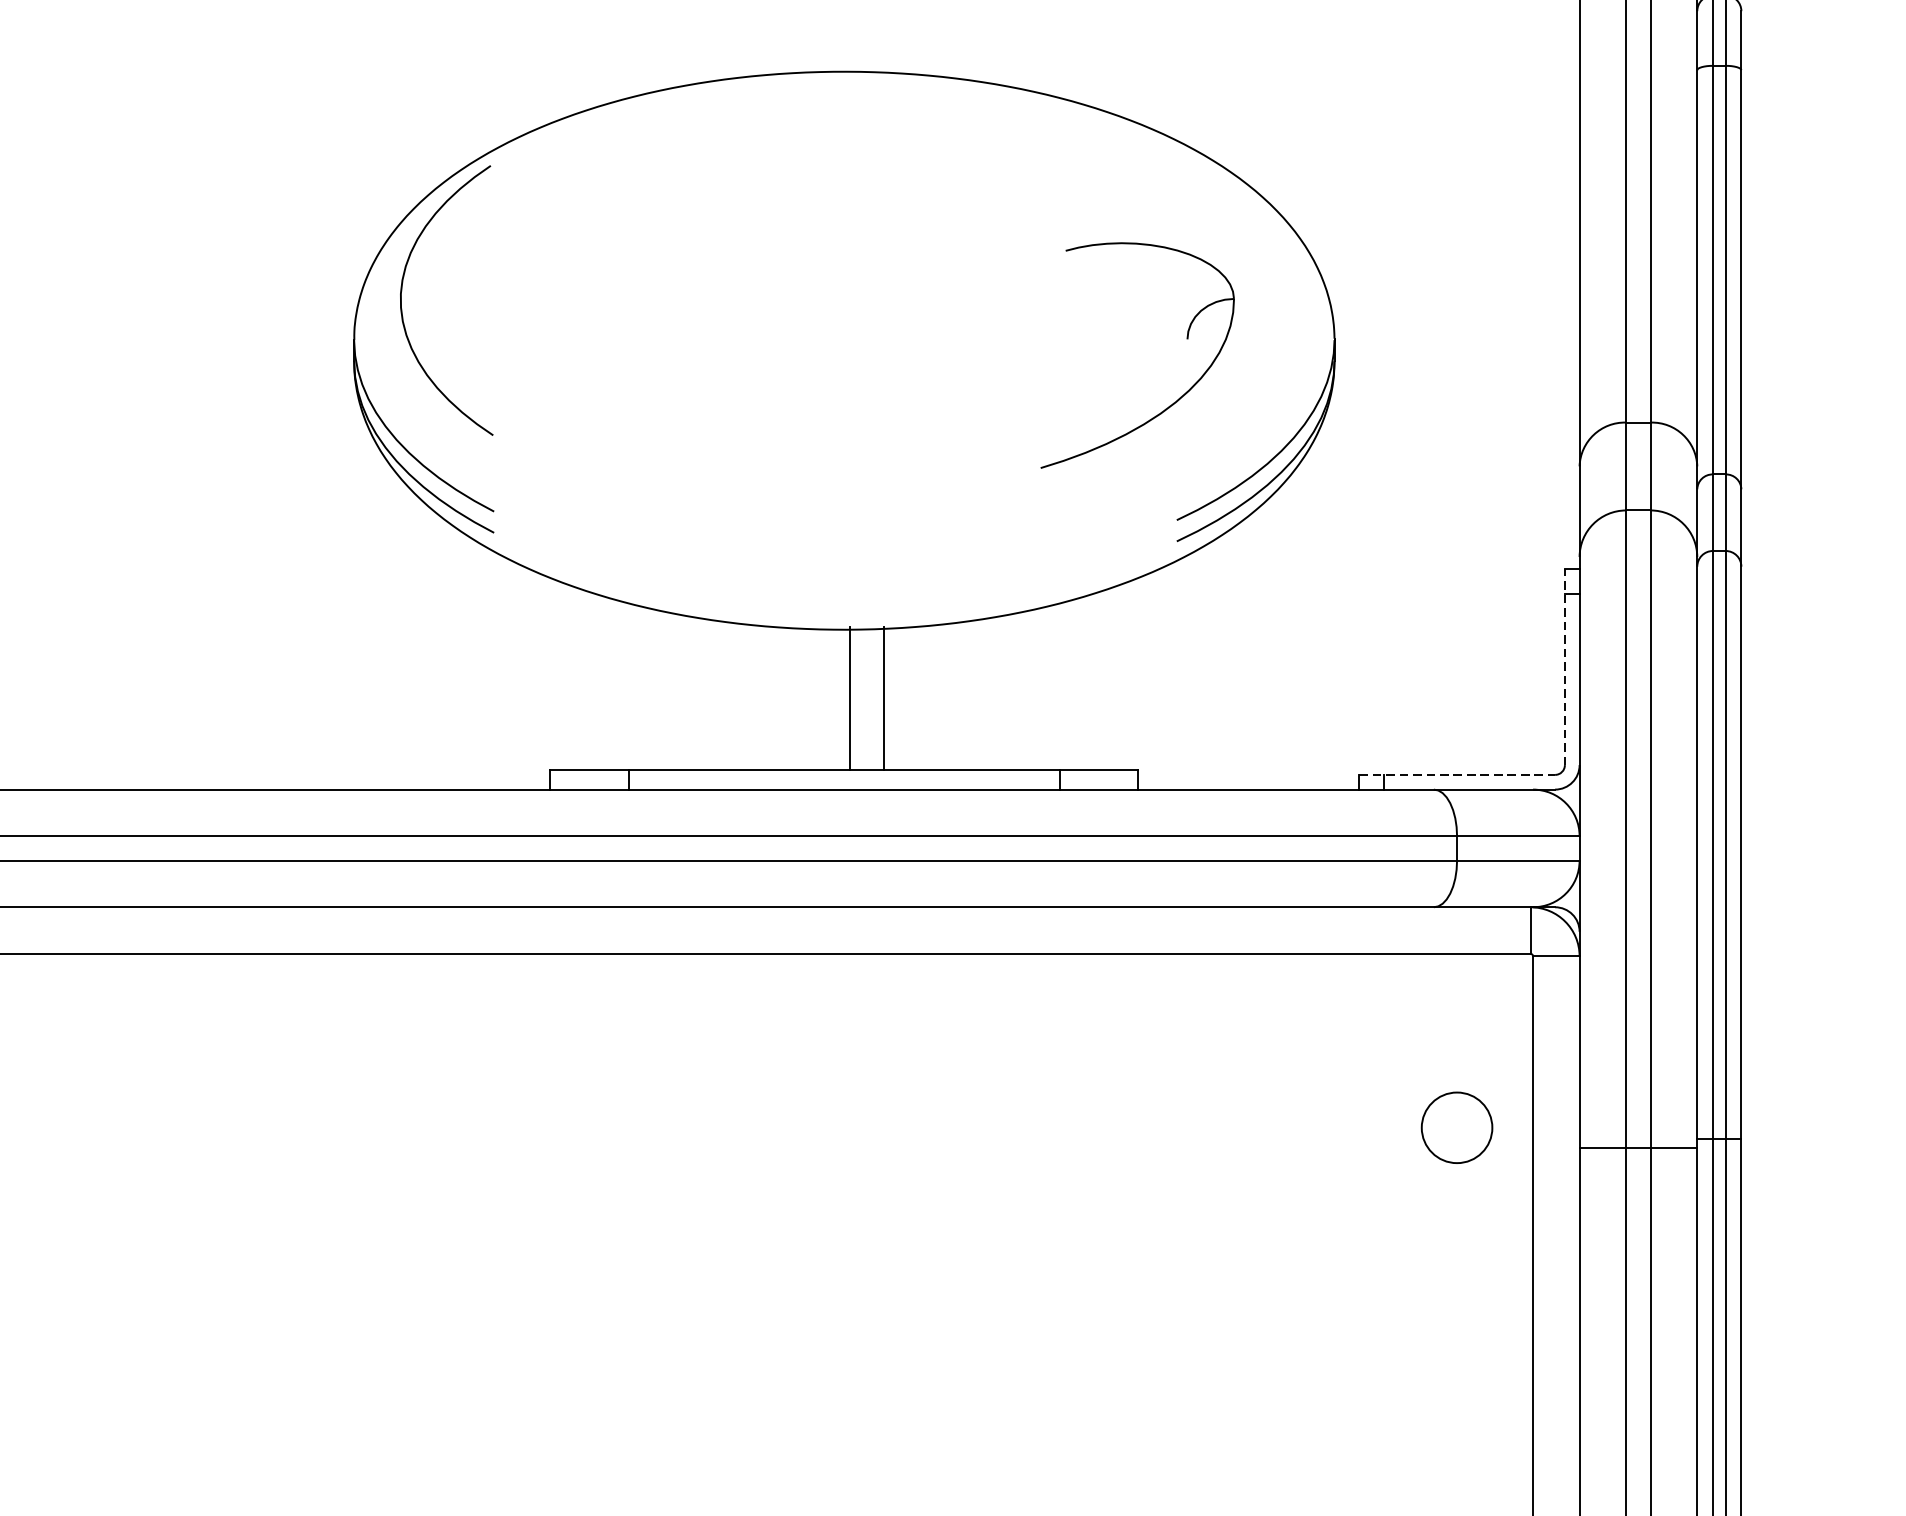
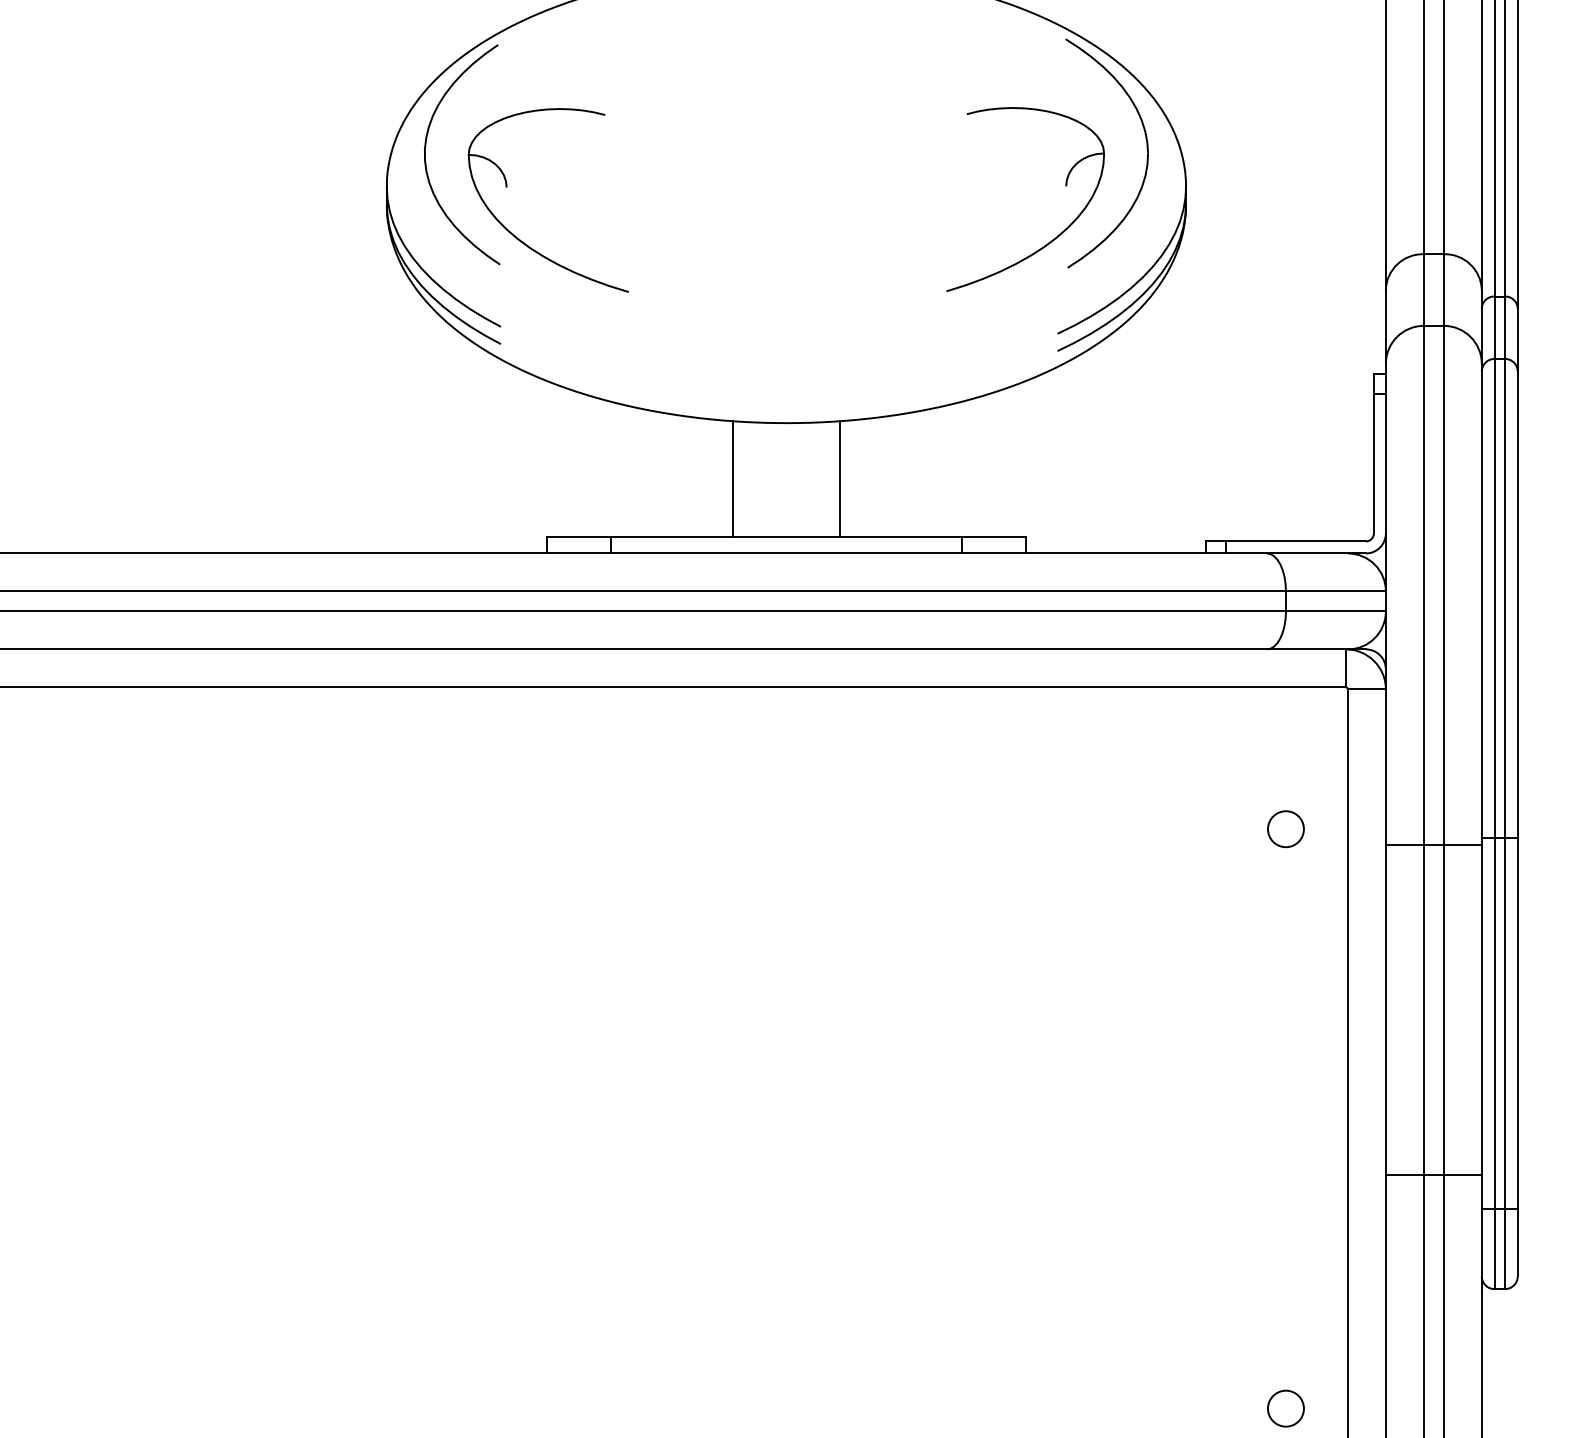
part: (1285, 294) -> (1146, 149), added
part: (502, 340) -> (507, 187), added
line: (1564, 666) -> (1373, 453), dashed -> solid
line: (849, 698) -> (839, 479), moved
line: (883, 698) -> (732, 479), moved
line: (1456, 774) -> (1285, 541), dashed -> solid
circle: (1456, 1128) -> (1285, 829), size x0.62

